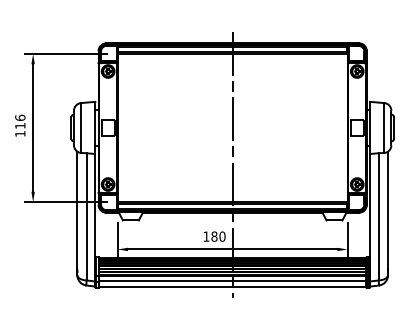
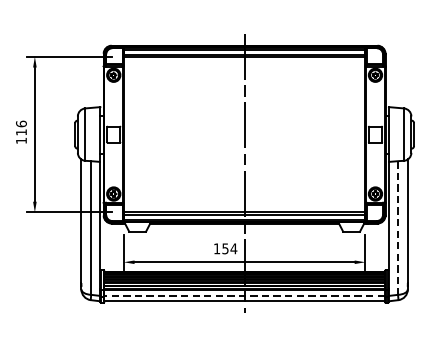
line: (378, 216) -> (397, 227), solid -> dashed
text: (218, 236) -> (229, 248), 180 -> 154
line: (232, 281) -> (244, 295), solid -> dashed

